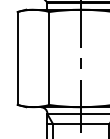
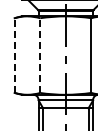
line: (17, 58) -> (14, 55), solid -> dashed
line: (49, 58) -> (40, 55), solid -> dashed

